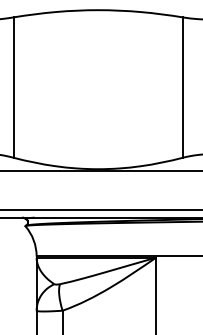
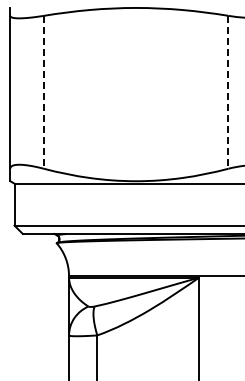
line: (13, 87) -> (43, 92), solid -> dashed
line: (182, 87) -> (228, 92), solid -> dashed

